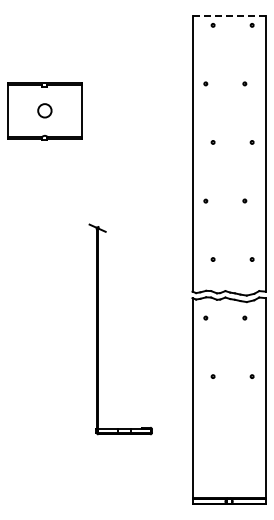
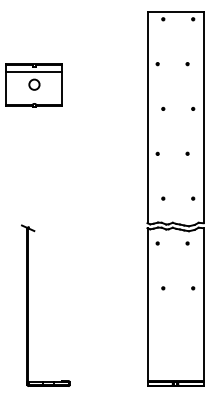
line: (229, 15) -> (175, 11), dashed -> solid
line: (44, 93) -> (34, 71), added
part: (98, 329) -> (28, 305), moved

